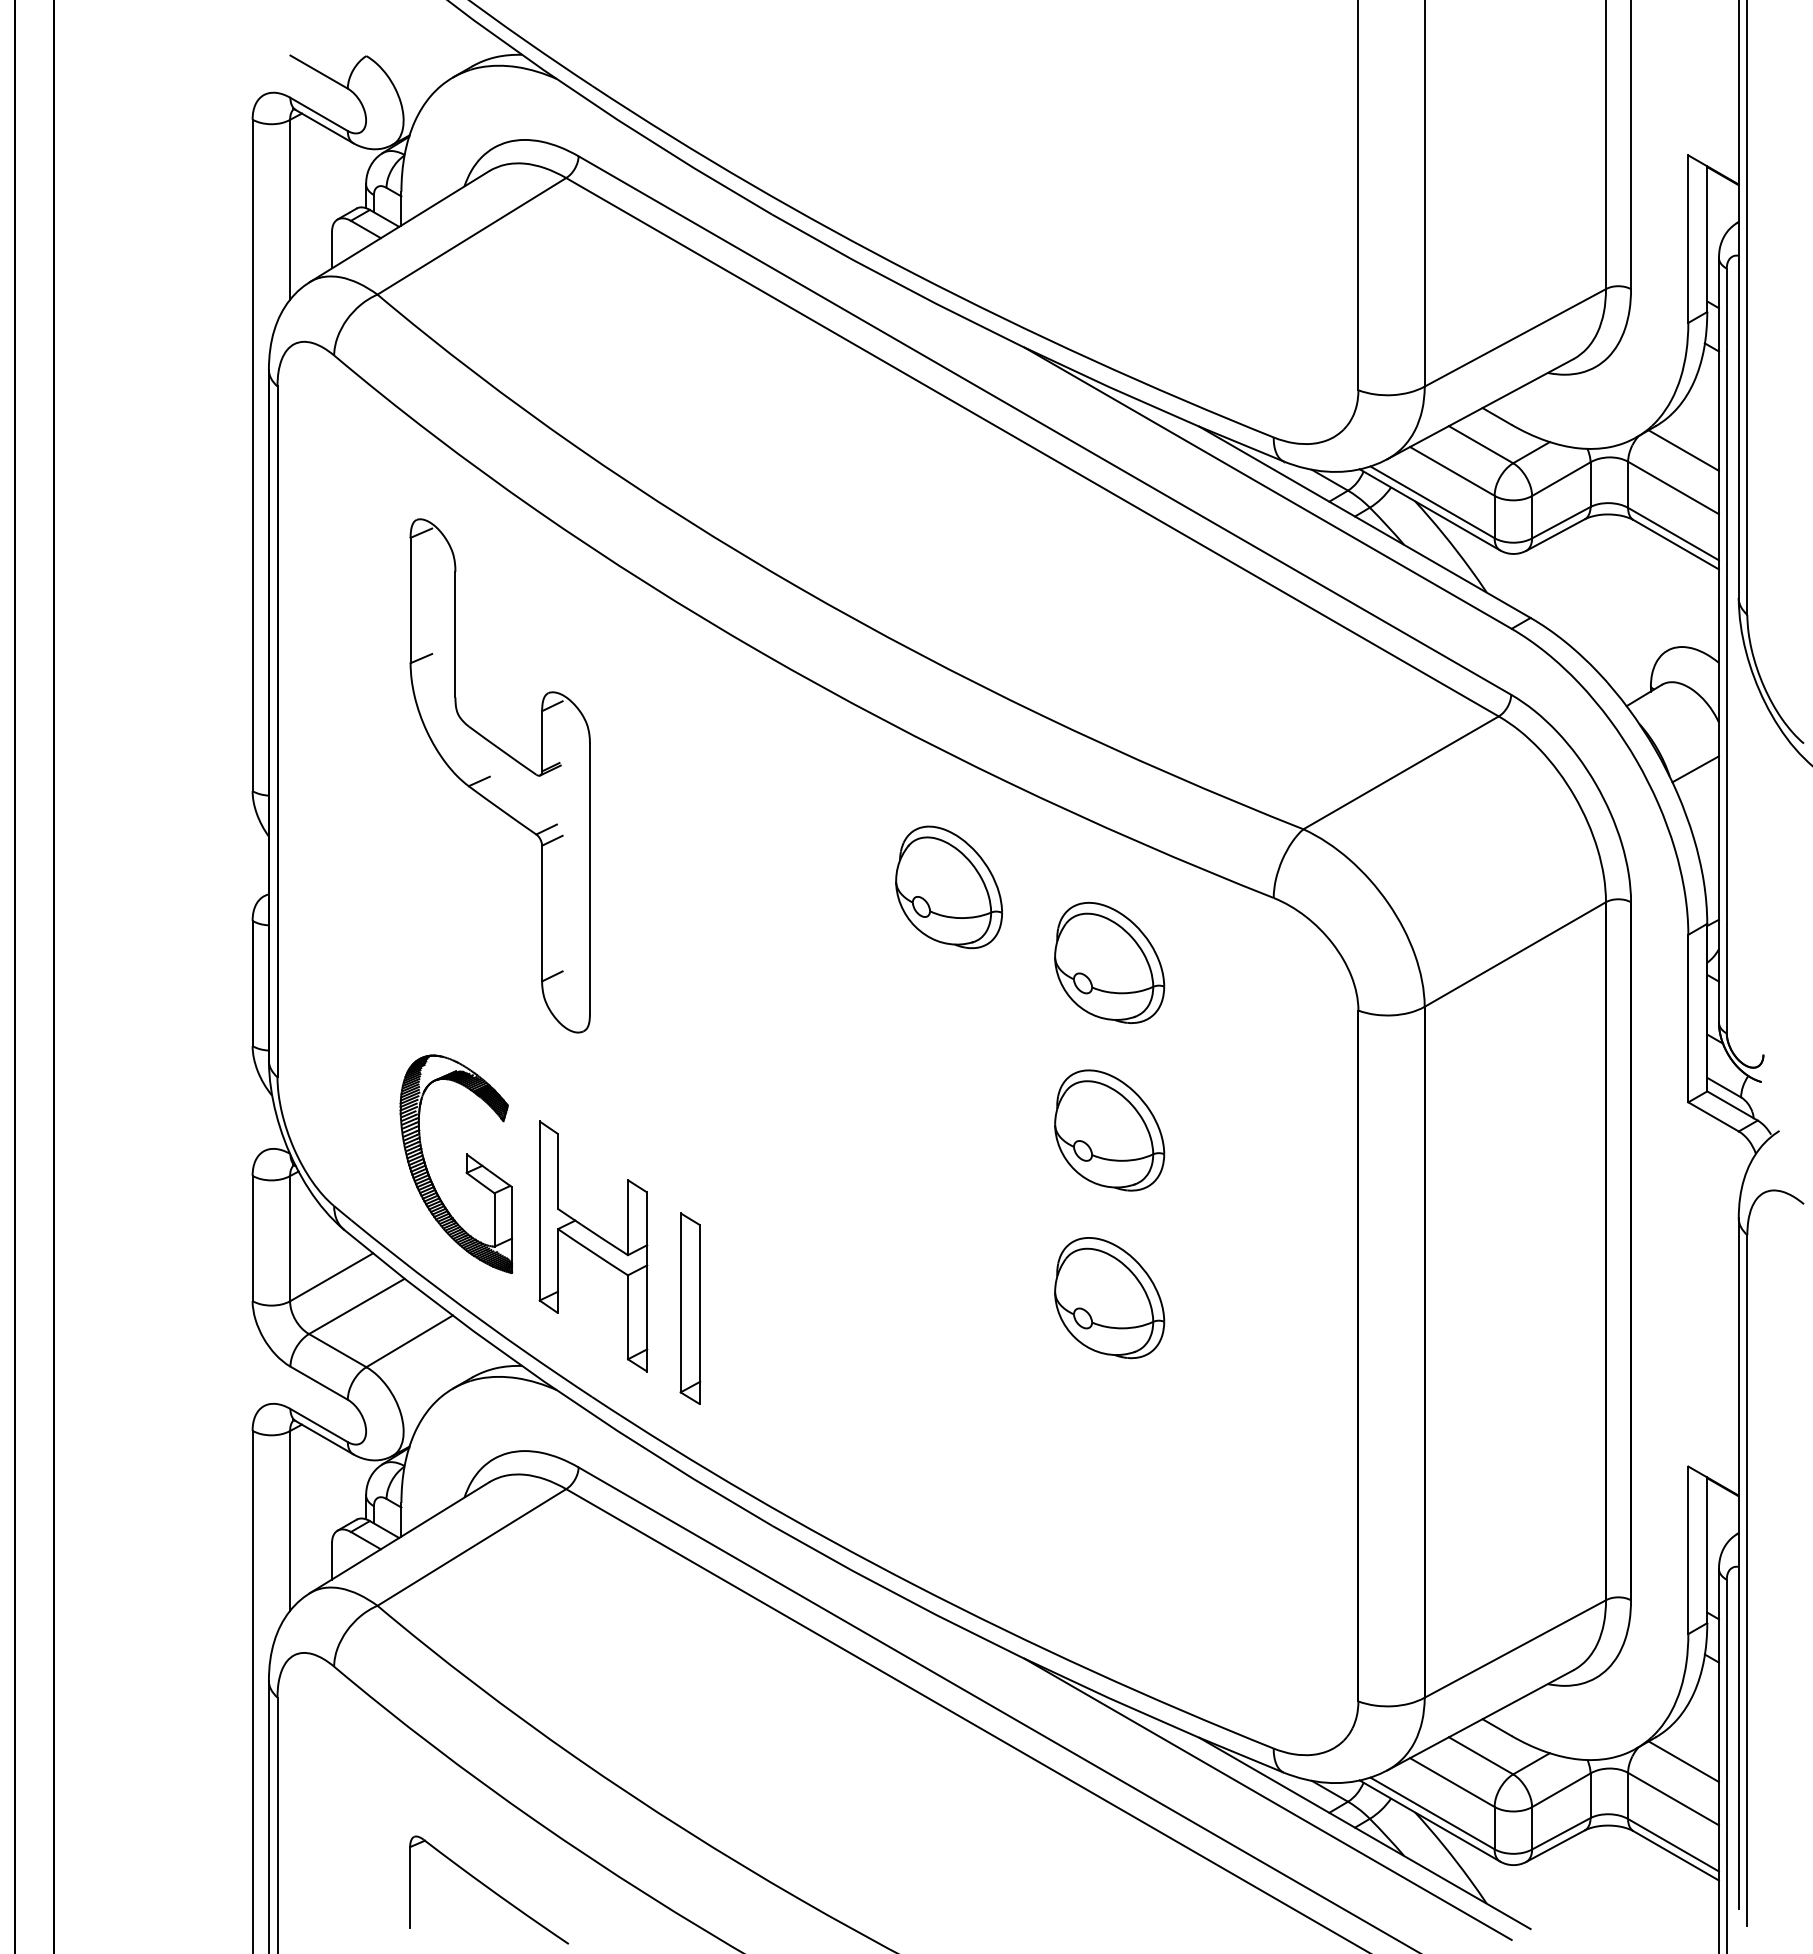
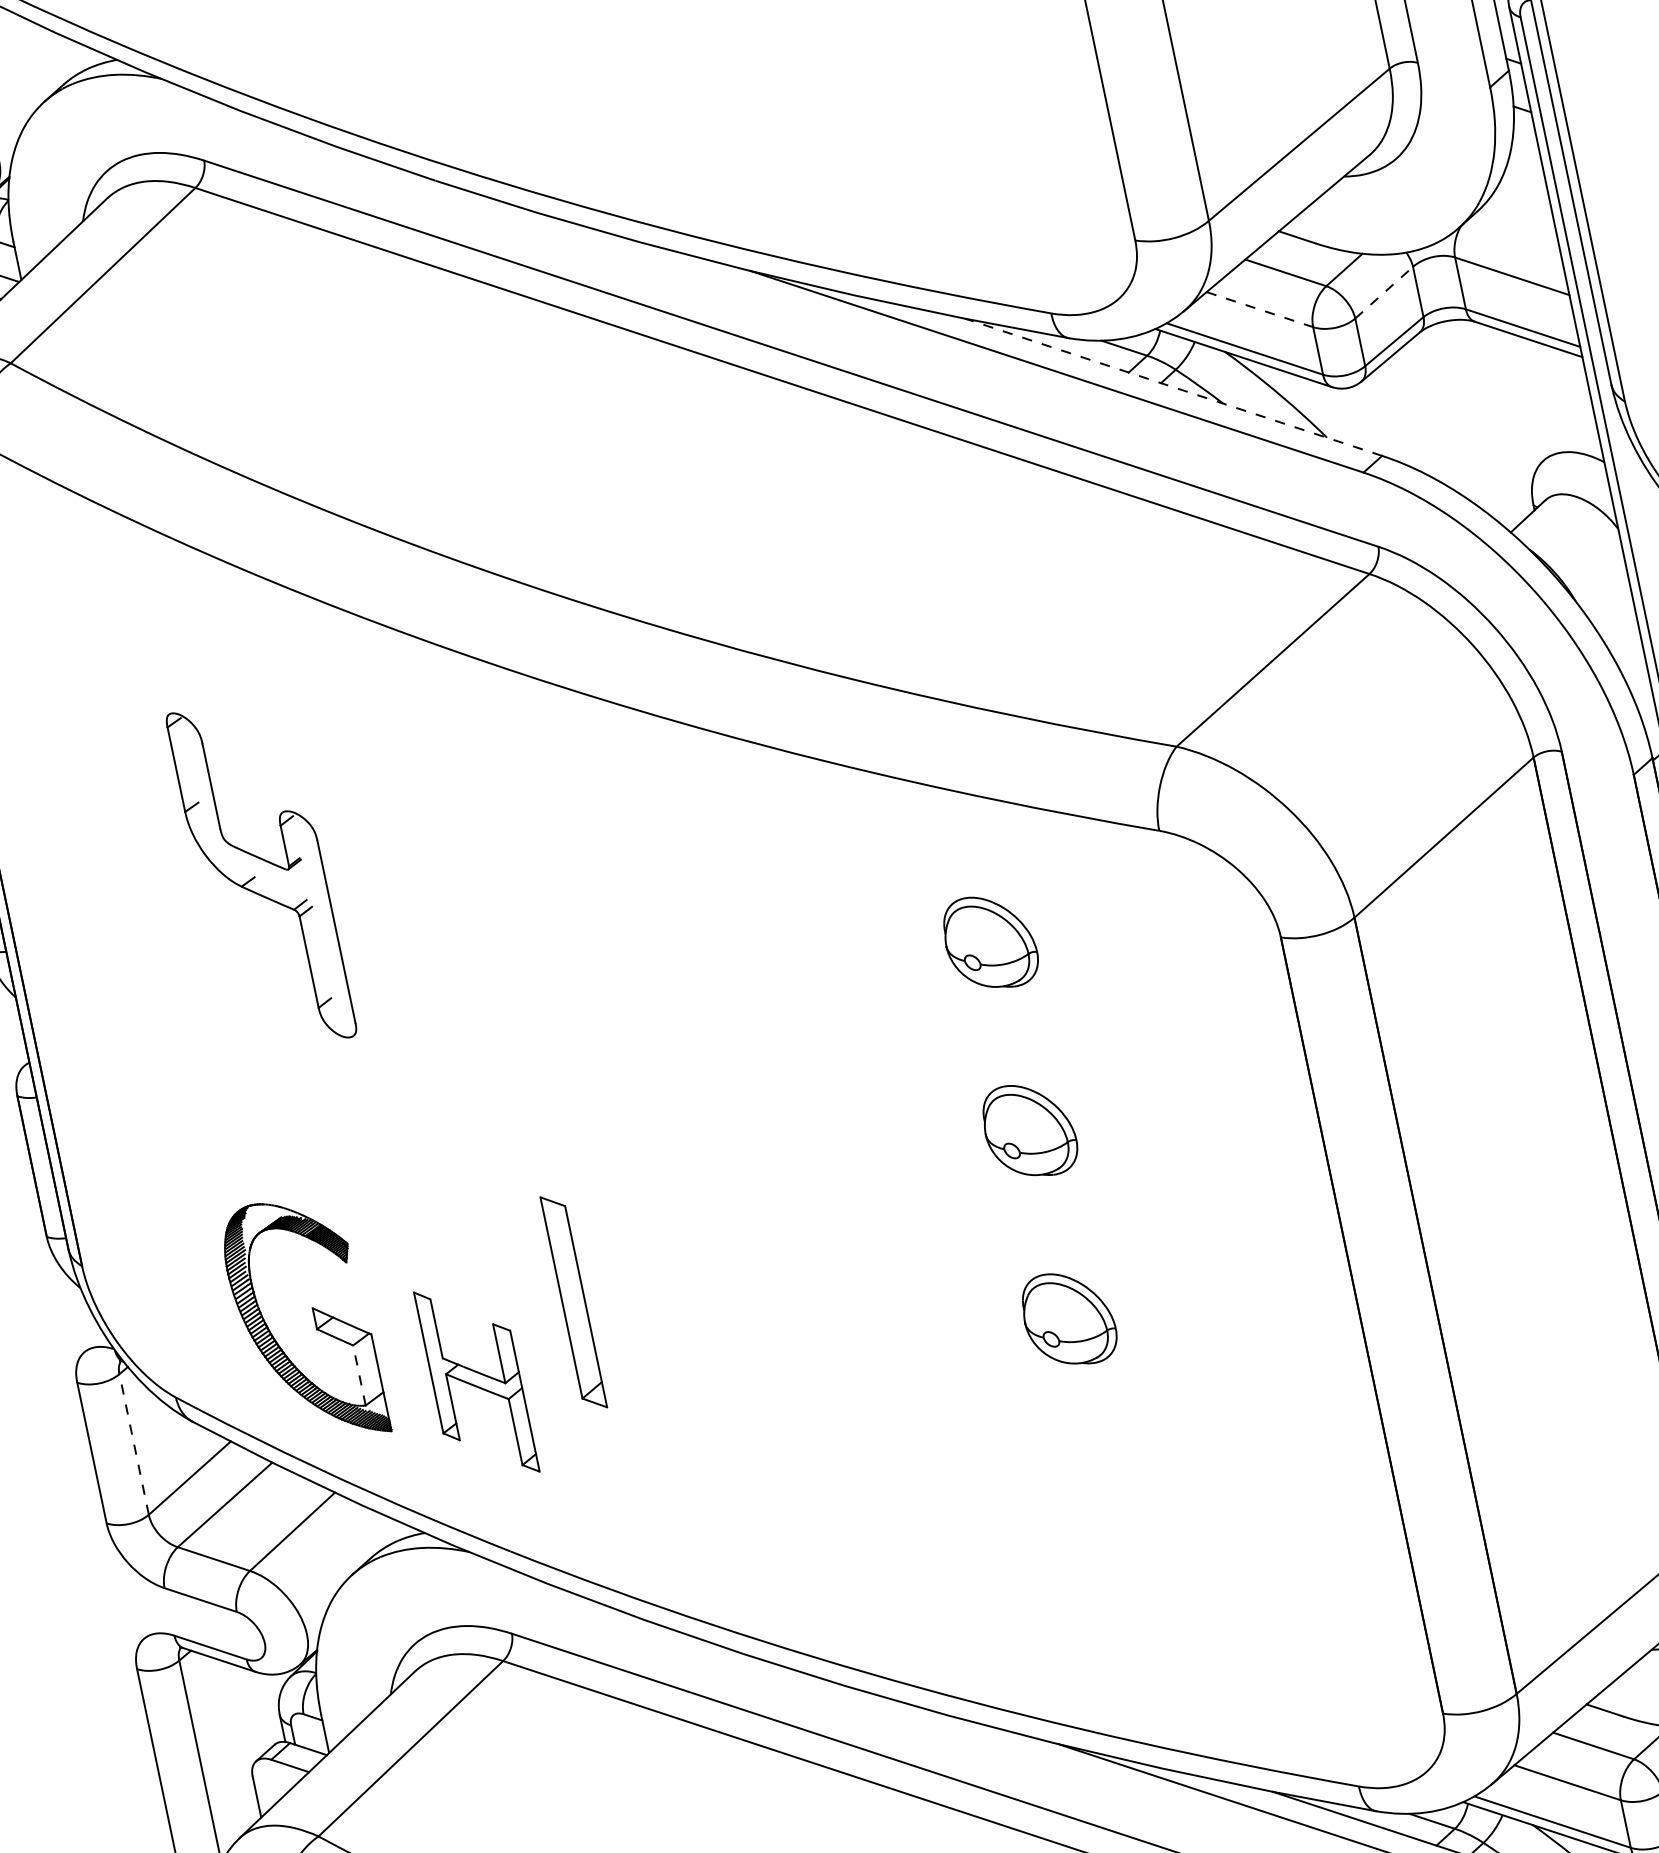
line: (1683, 450) -> (1514, 231), removed
line: (1452, 471) -> (1260, 309), solid -> dashed
line: (1561, 479) -> (1384, 293), solid -> dashed
line: (1364, 522) -> (1173, 387), solid -> dashed
line: (1695, 769) -> (1603, 587), removed
part: (499, 775) -> (260, 874), size x0.6
part: (948, 886) -> (791, 894), removed
part: (1109, 962) -> (989, 941), size x0.7
part: (1109, 1130) -> (1029, 1130), size x0.7
line: (494, 1219) -> (359, 1374), solid -> dashed
line: (290, 1238) -> (134, 1444), solid -> dashed
part: (593, 1246) -> (476, 1382), size x0.7
part: (1109, 1298) -> (1068, 1319), size x0.7
part: (690, 1308) -> (573, 1301), moved

